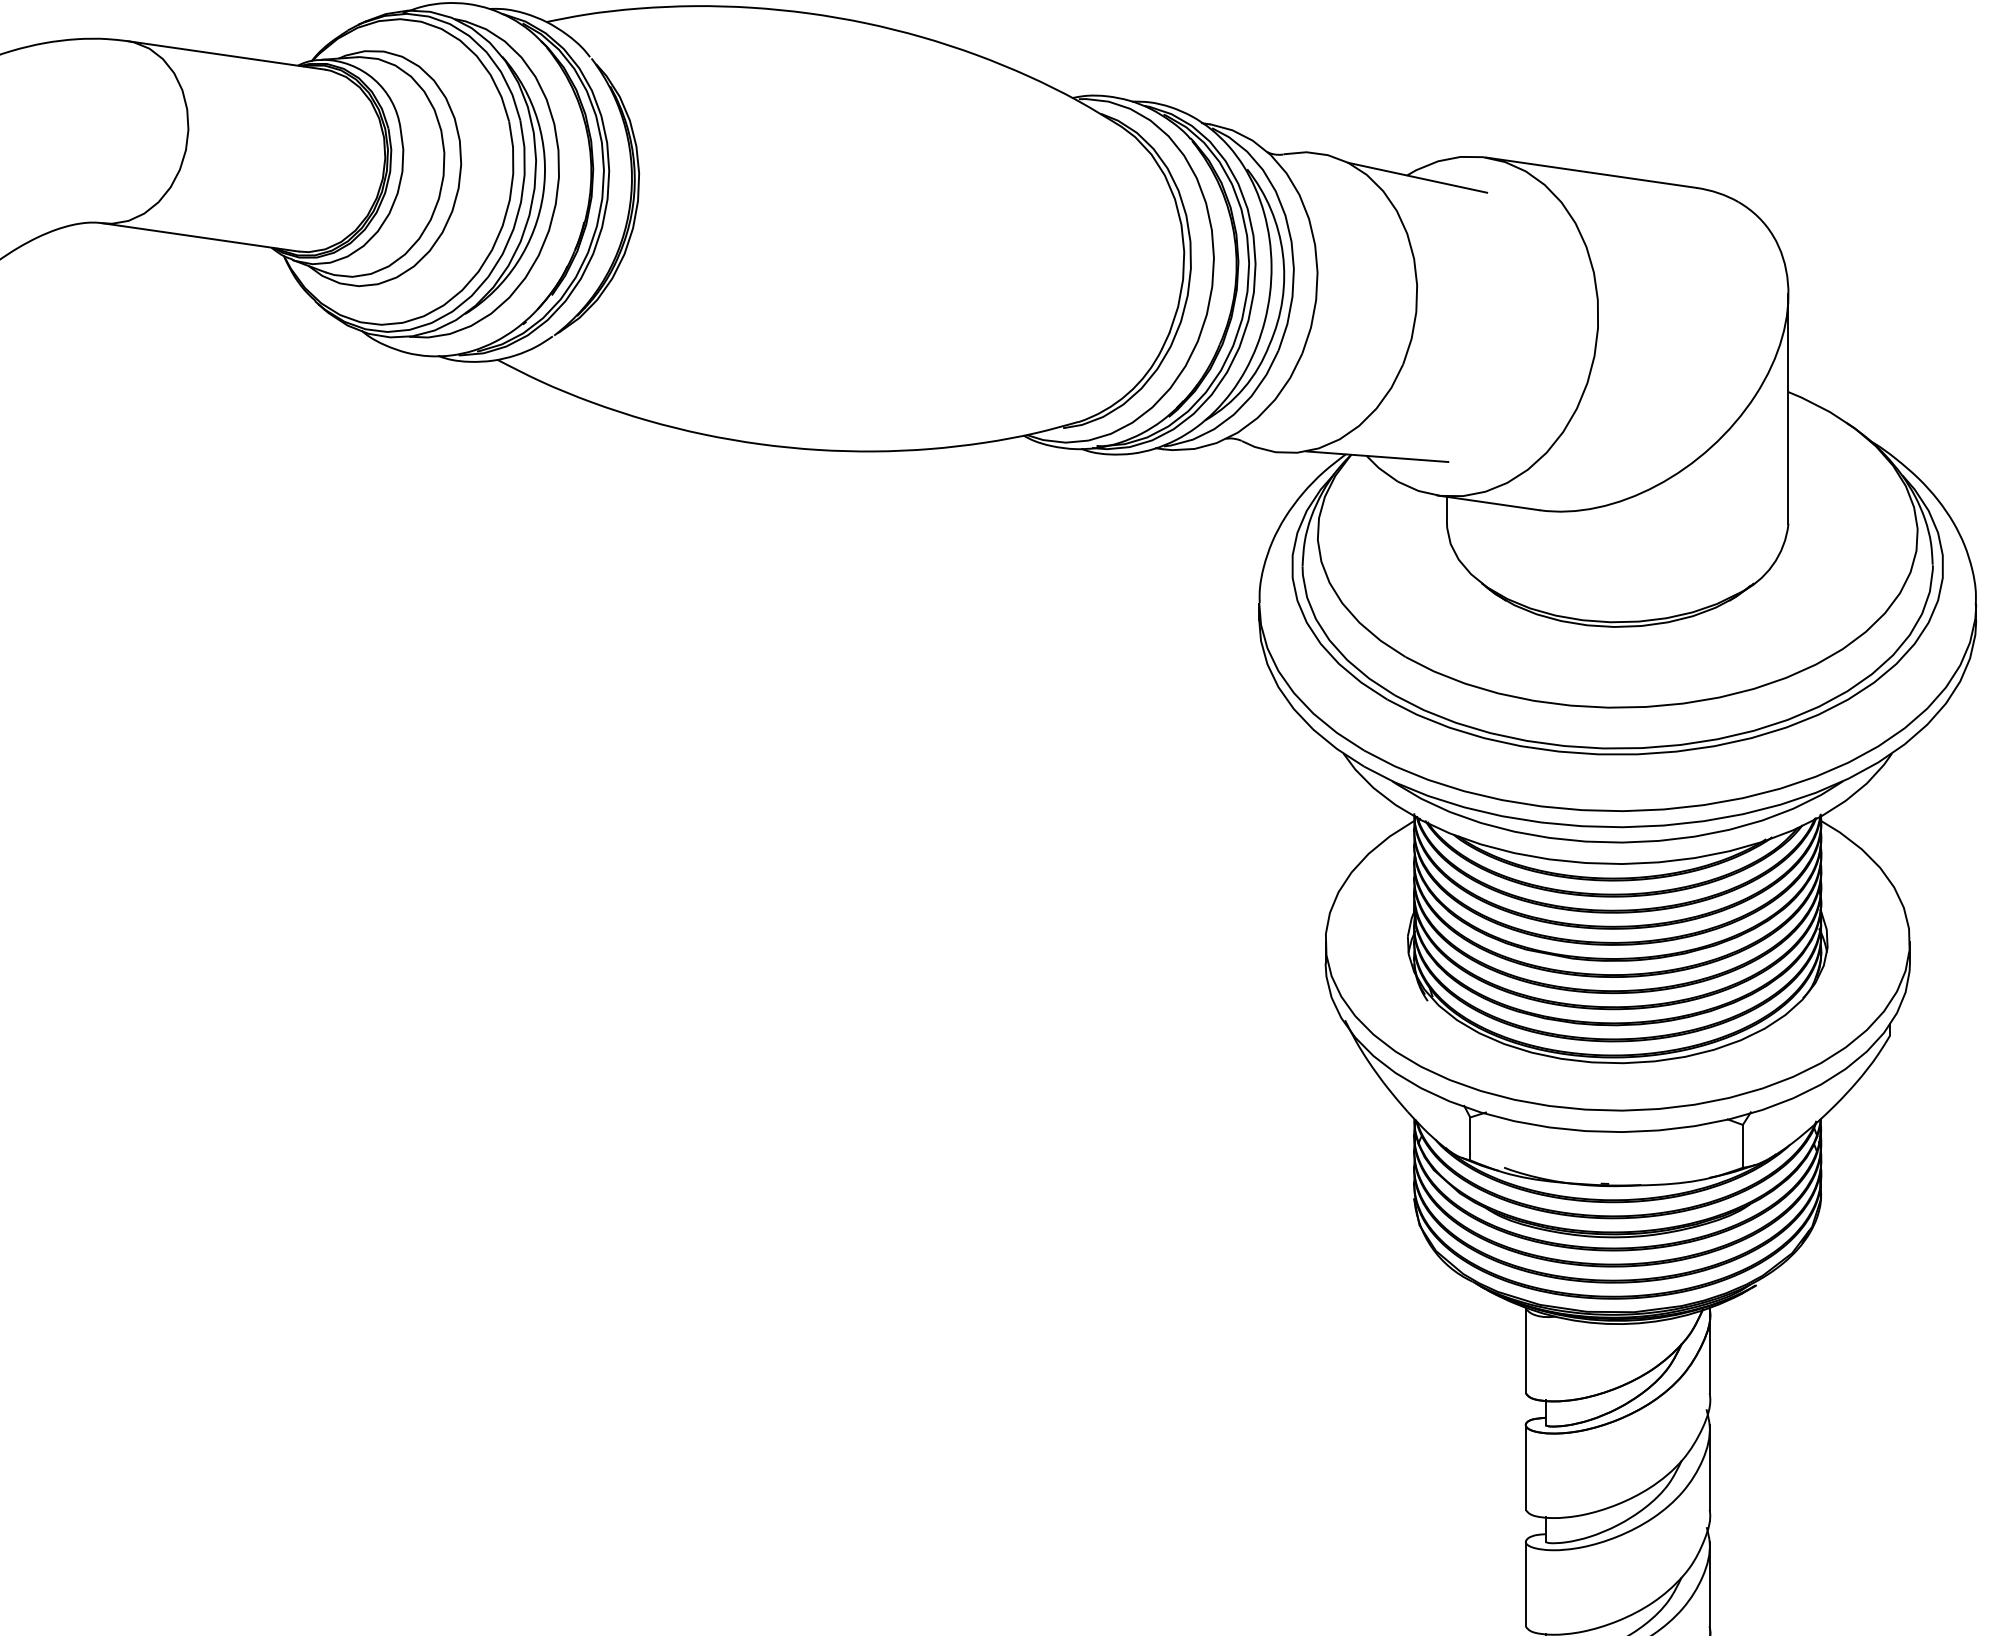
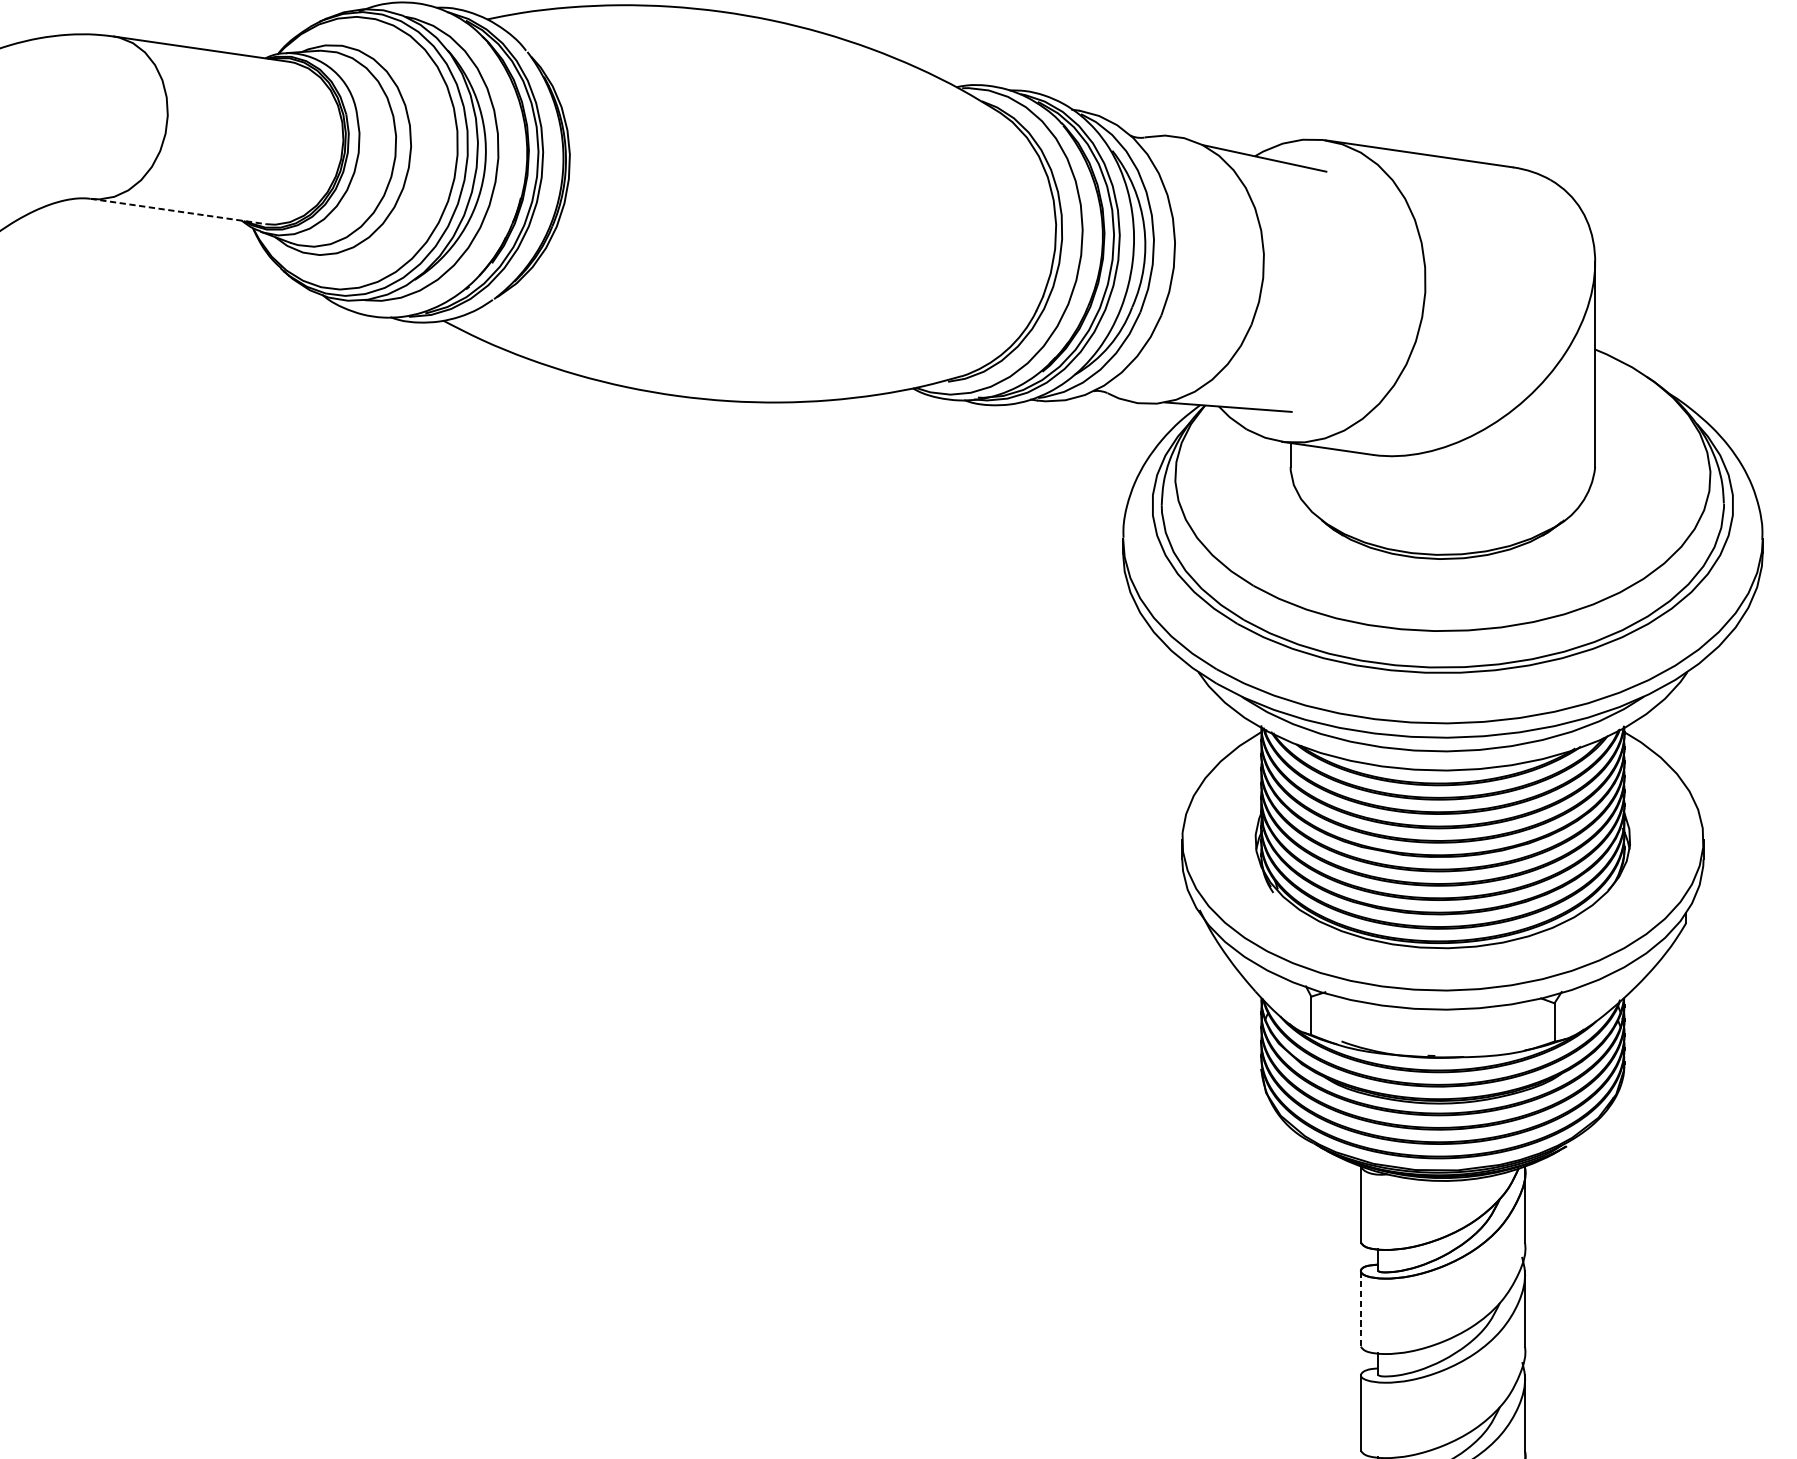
line: (200, 237) -> (178, 211), solid -> dashed
line: (1525, 1468) -> (1360, 1309), solid -> dashed

